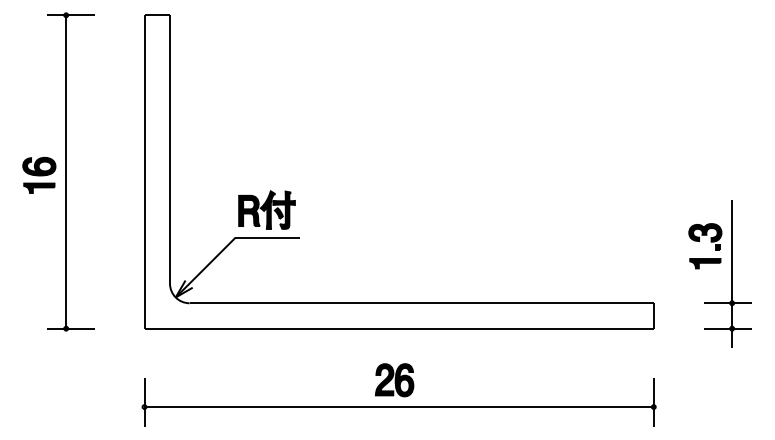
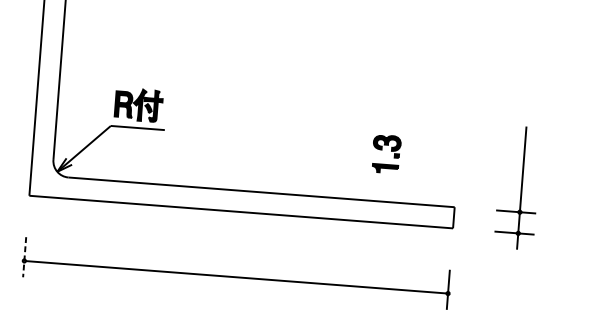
part: (710, 242) -> (390, 151), moved
part: (394, 380) -> (234, 254), removed
line: (144, 403) -> (24, 258), solid -> dashed

